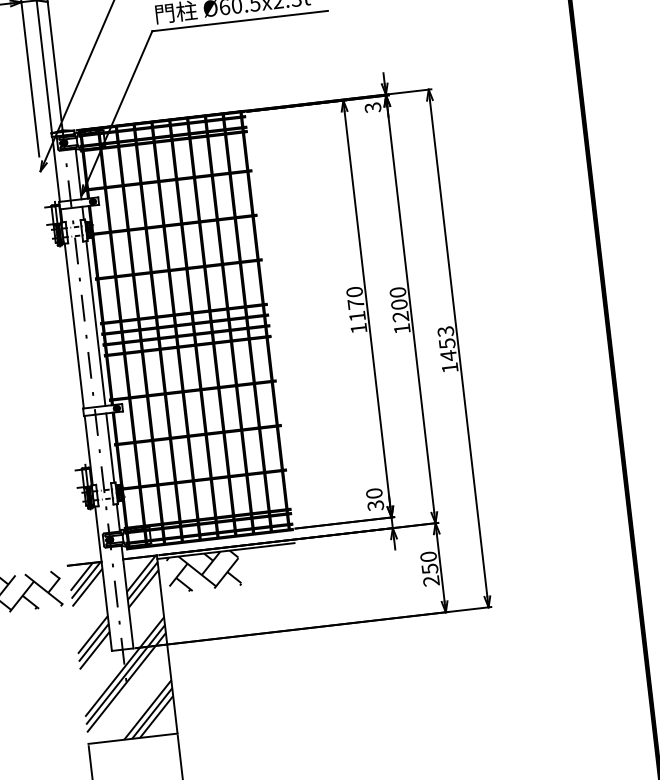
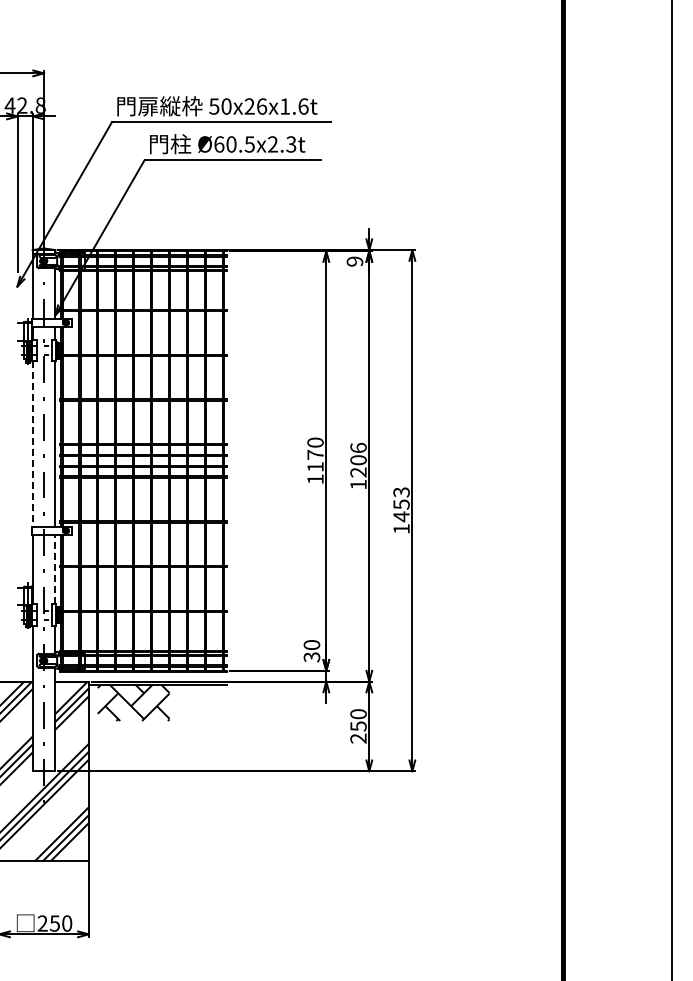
text: (373, 107) -> (355, 261), 3 -> 9
text: (397, 291) -> (358, 447), 1200 -> 1206
line: (74, 326) -> (33, 444), solid -> dashed
line: (109, 448) -> (54, 569), solid -> dashed

